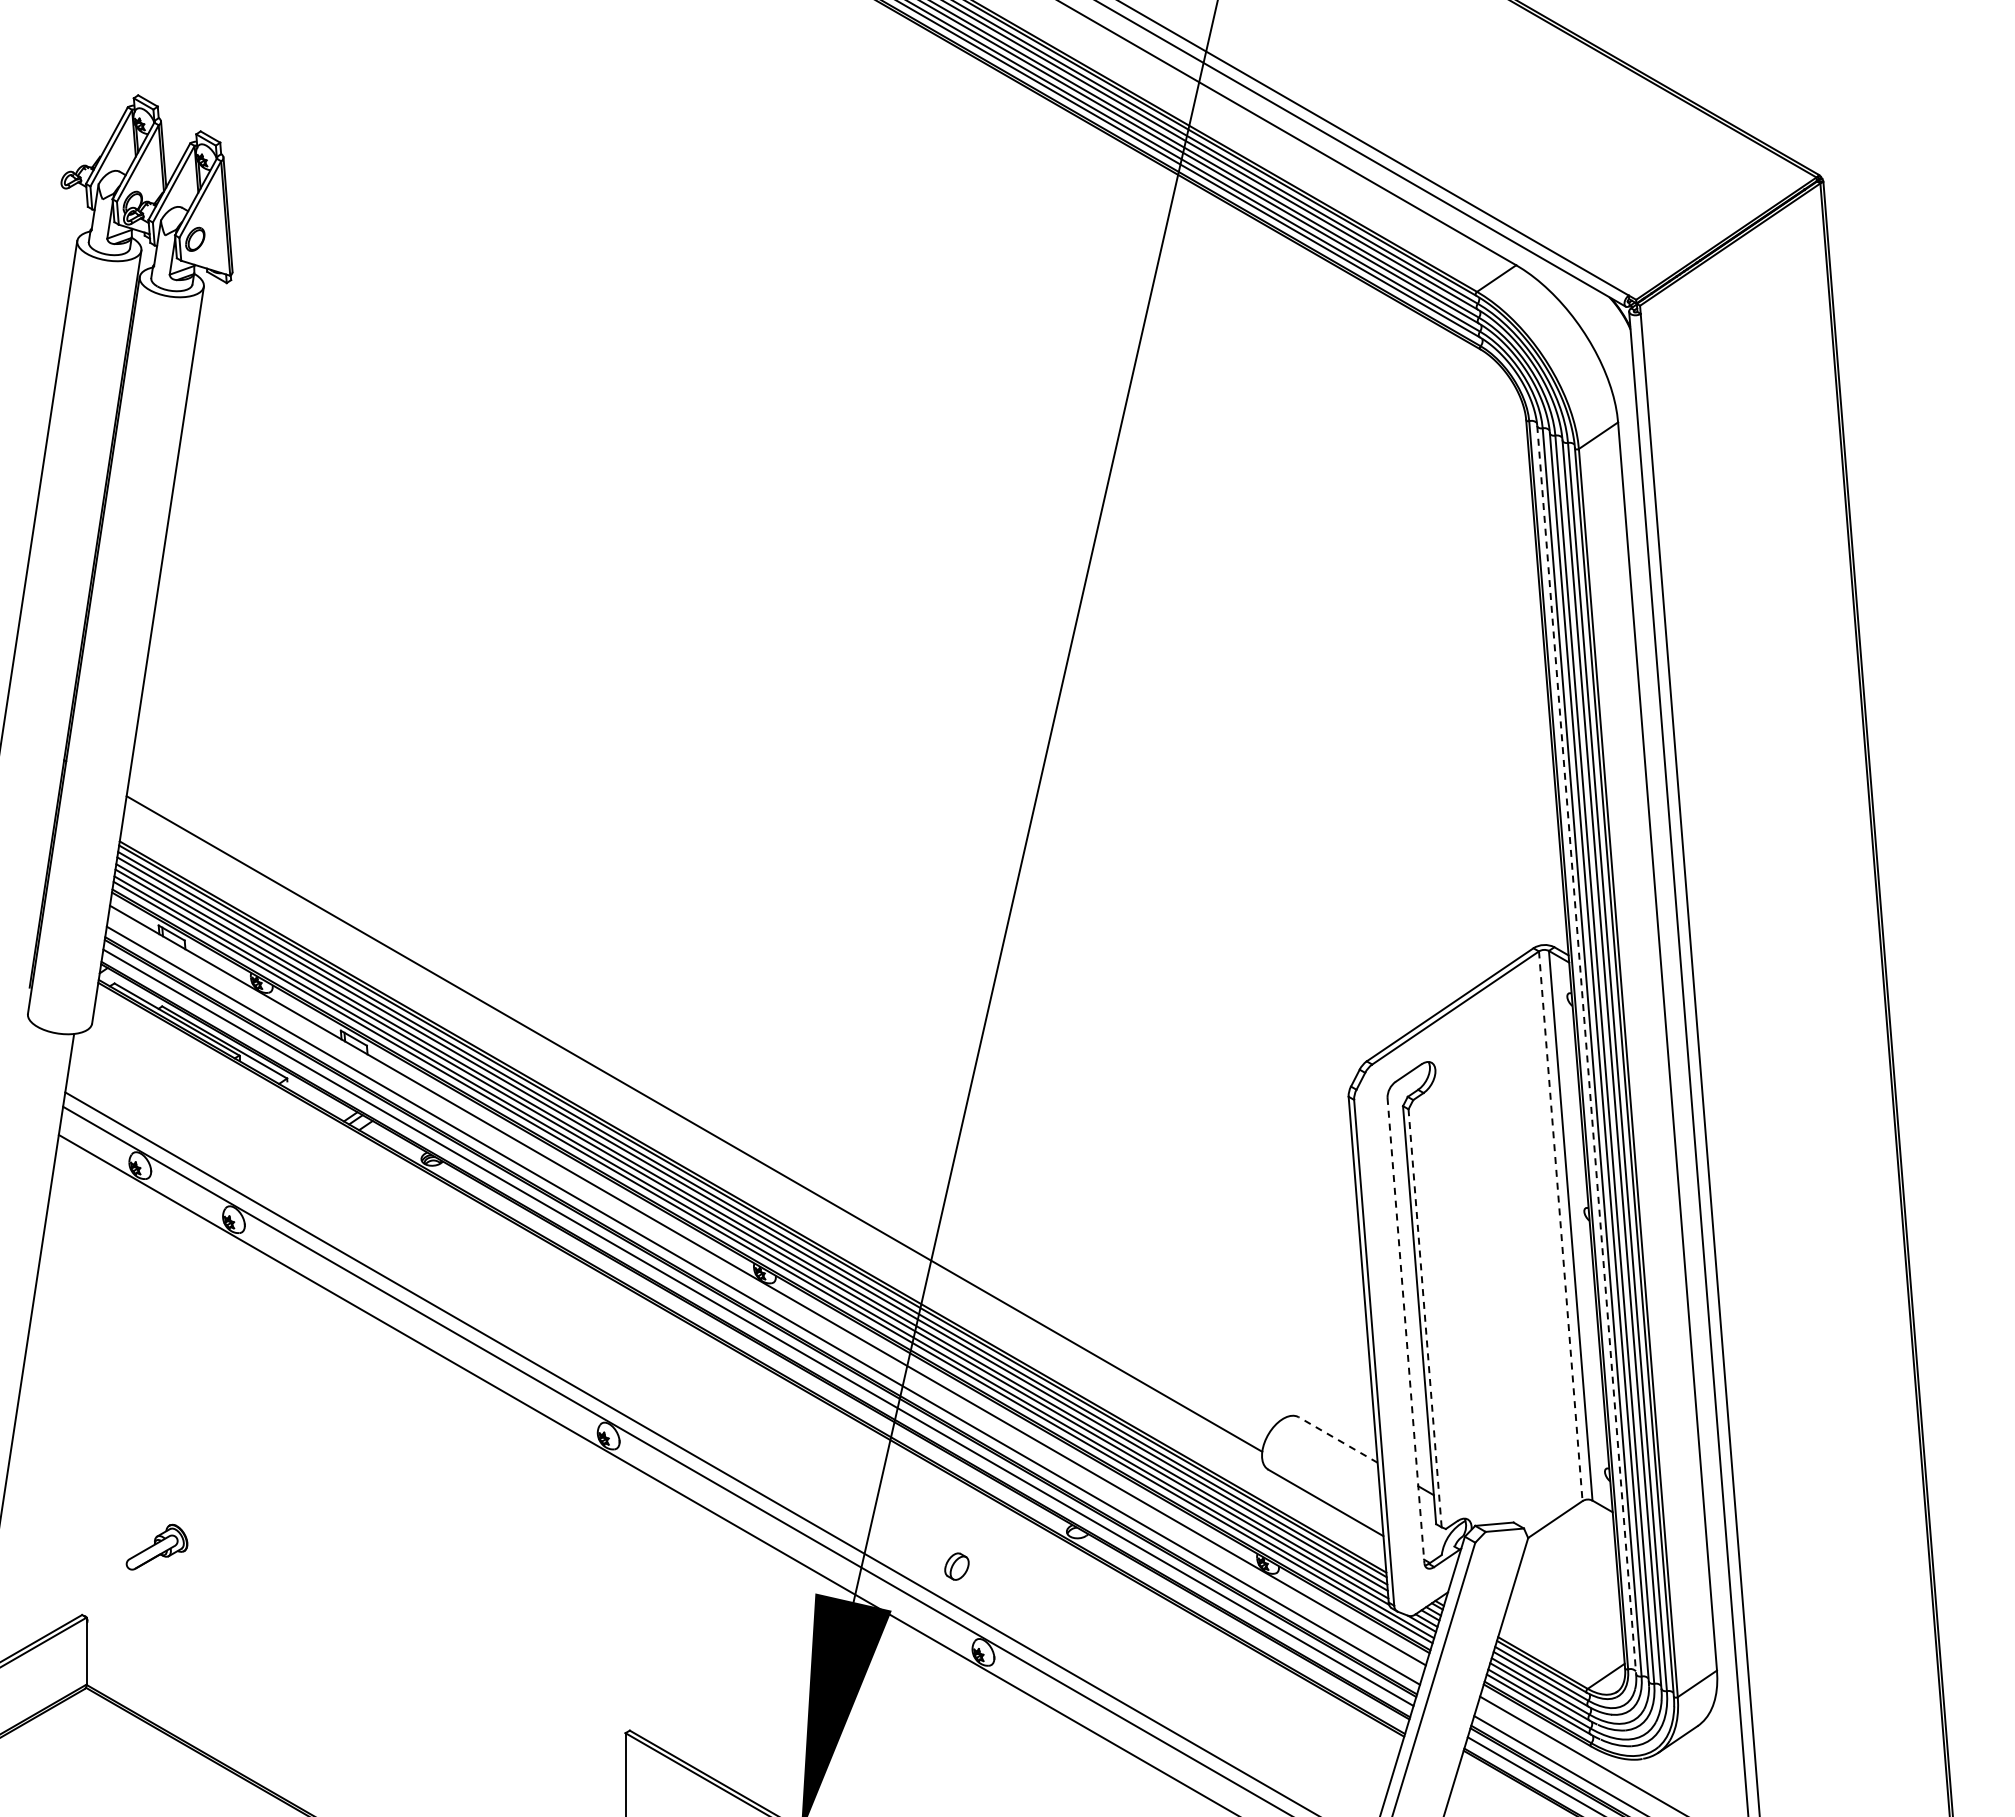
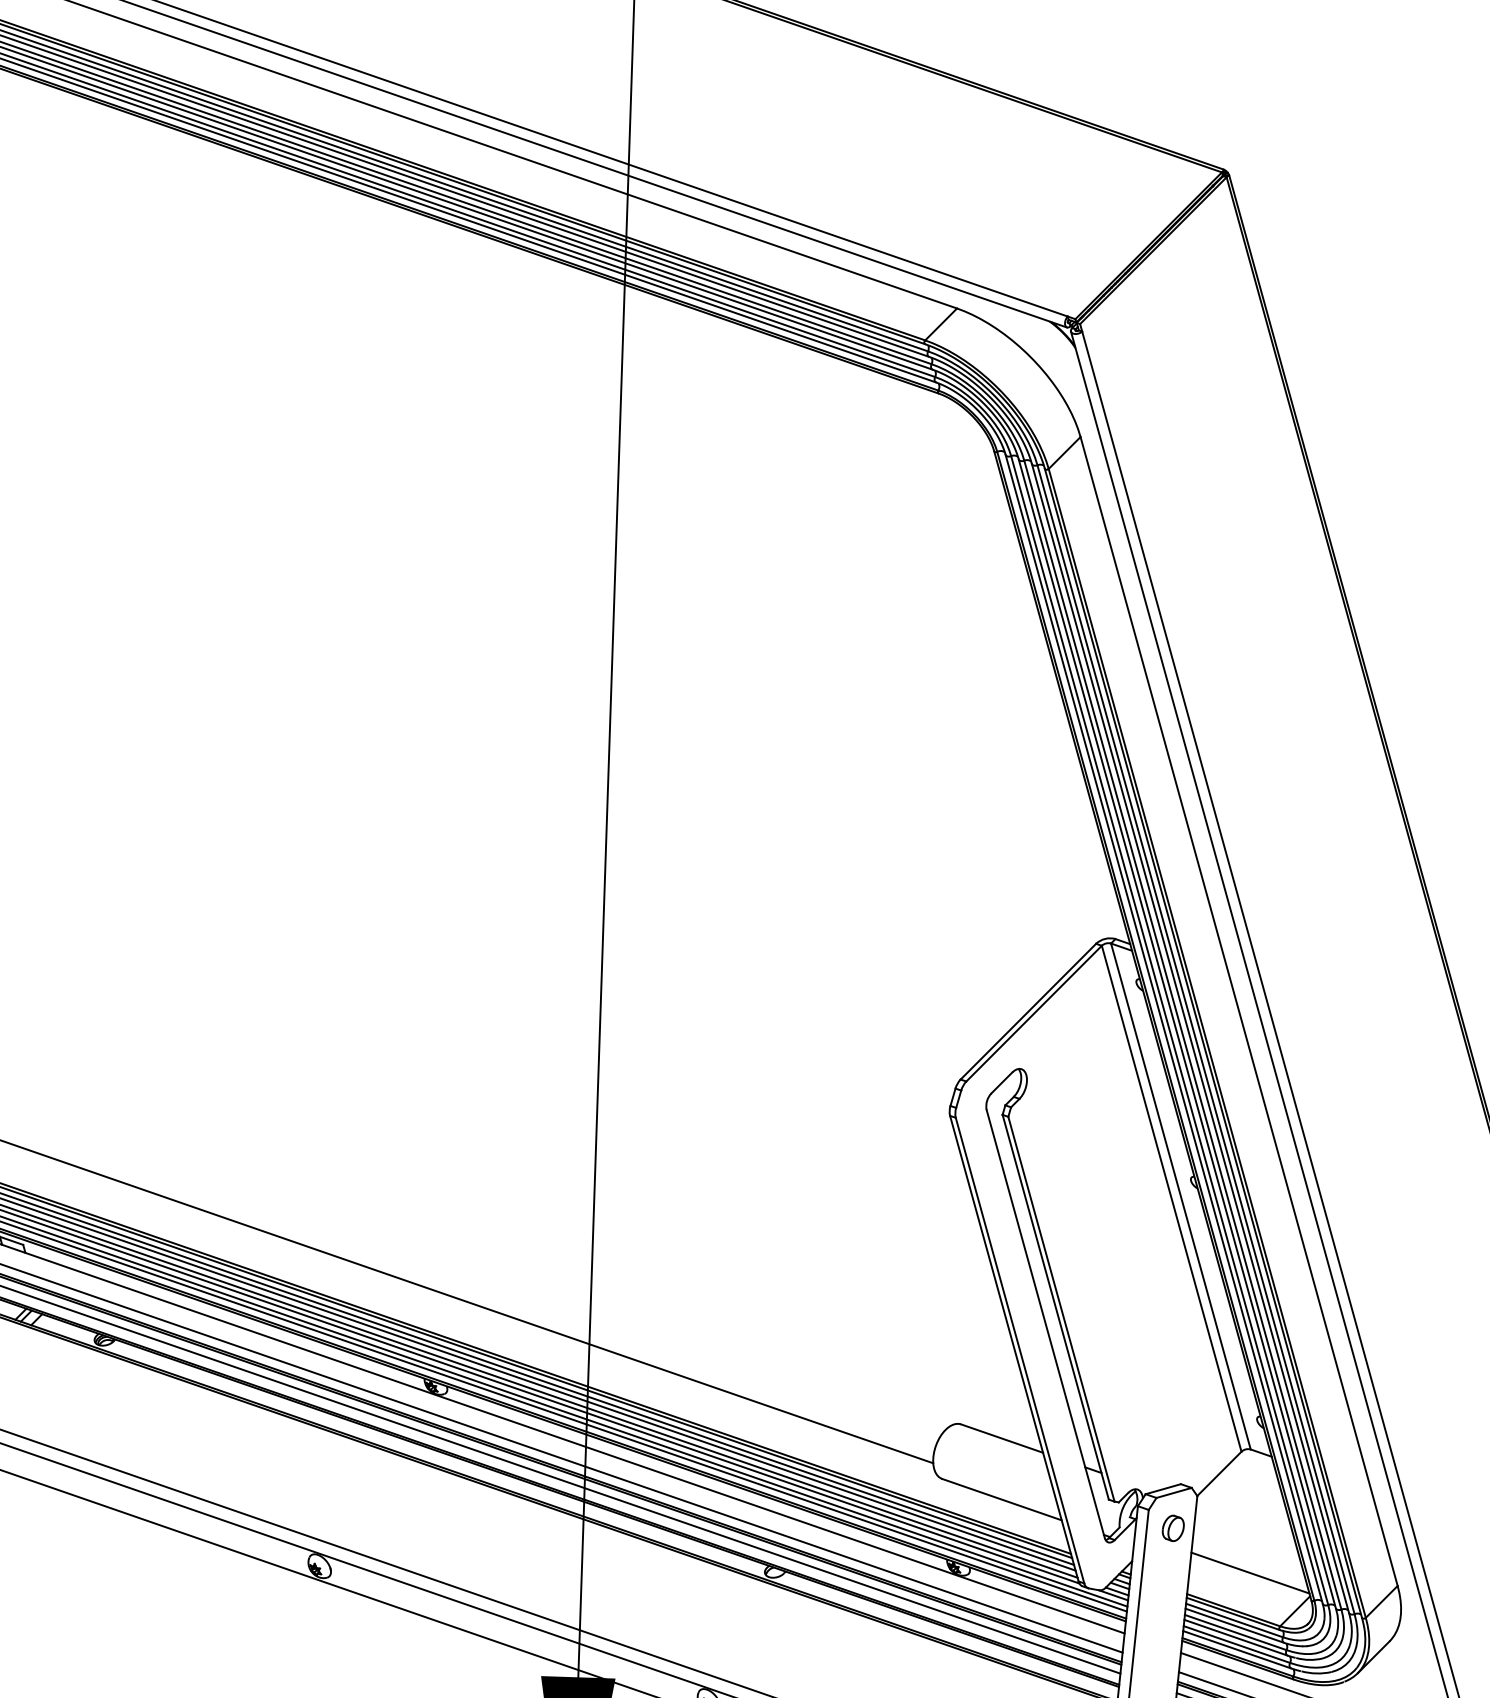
line: (1586, 1050) -> (1164, 1029), dashed -> solid
line: (1560, 1226) -> (1171, 1199), dashed -> solid
line: (1425, 1318) -> (1061, 1309), dashed -> solid
line: (1406, 1331) -> (1046, 1324), dashed -> solid
line: (1338, 1439) -> (1002, 1438), dashed -> solid
part: (956, 1566) -> (1172, 1528), moved
line: (1567, 1627) -> (1250, 1572), added

